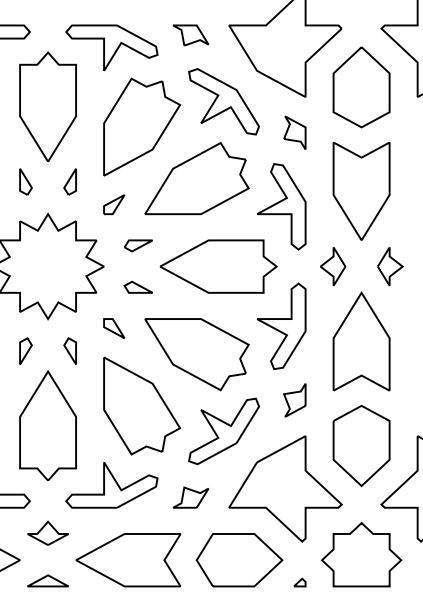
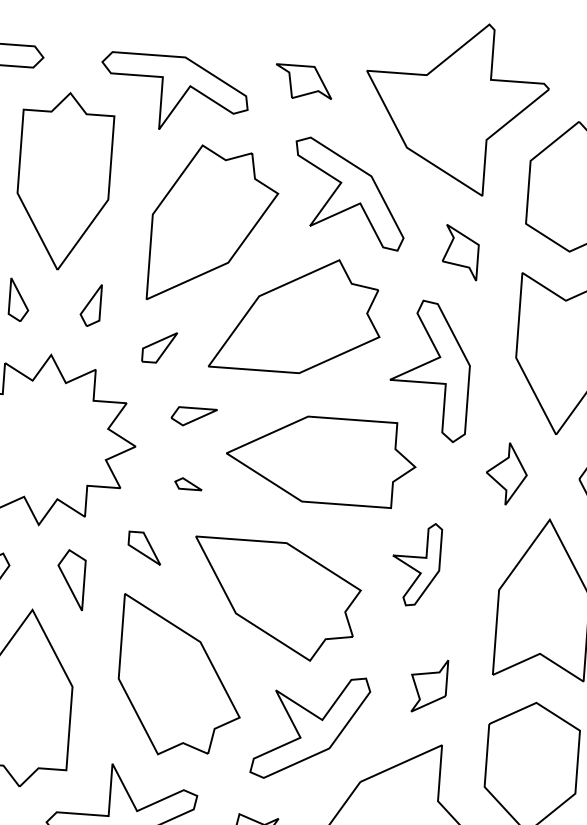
part: (137, 286) -> (187, 482), size x0.6
part: (281, 325) -> (416, 563), size x0.6
part: (69, 350) -> (69, 578), size x1.4

